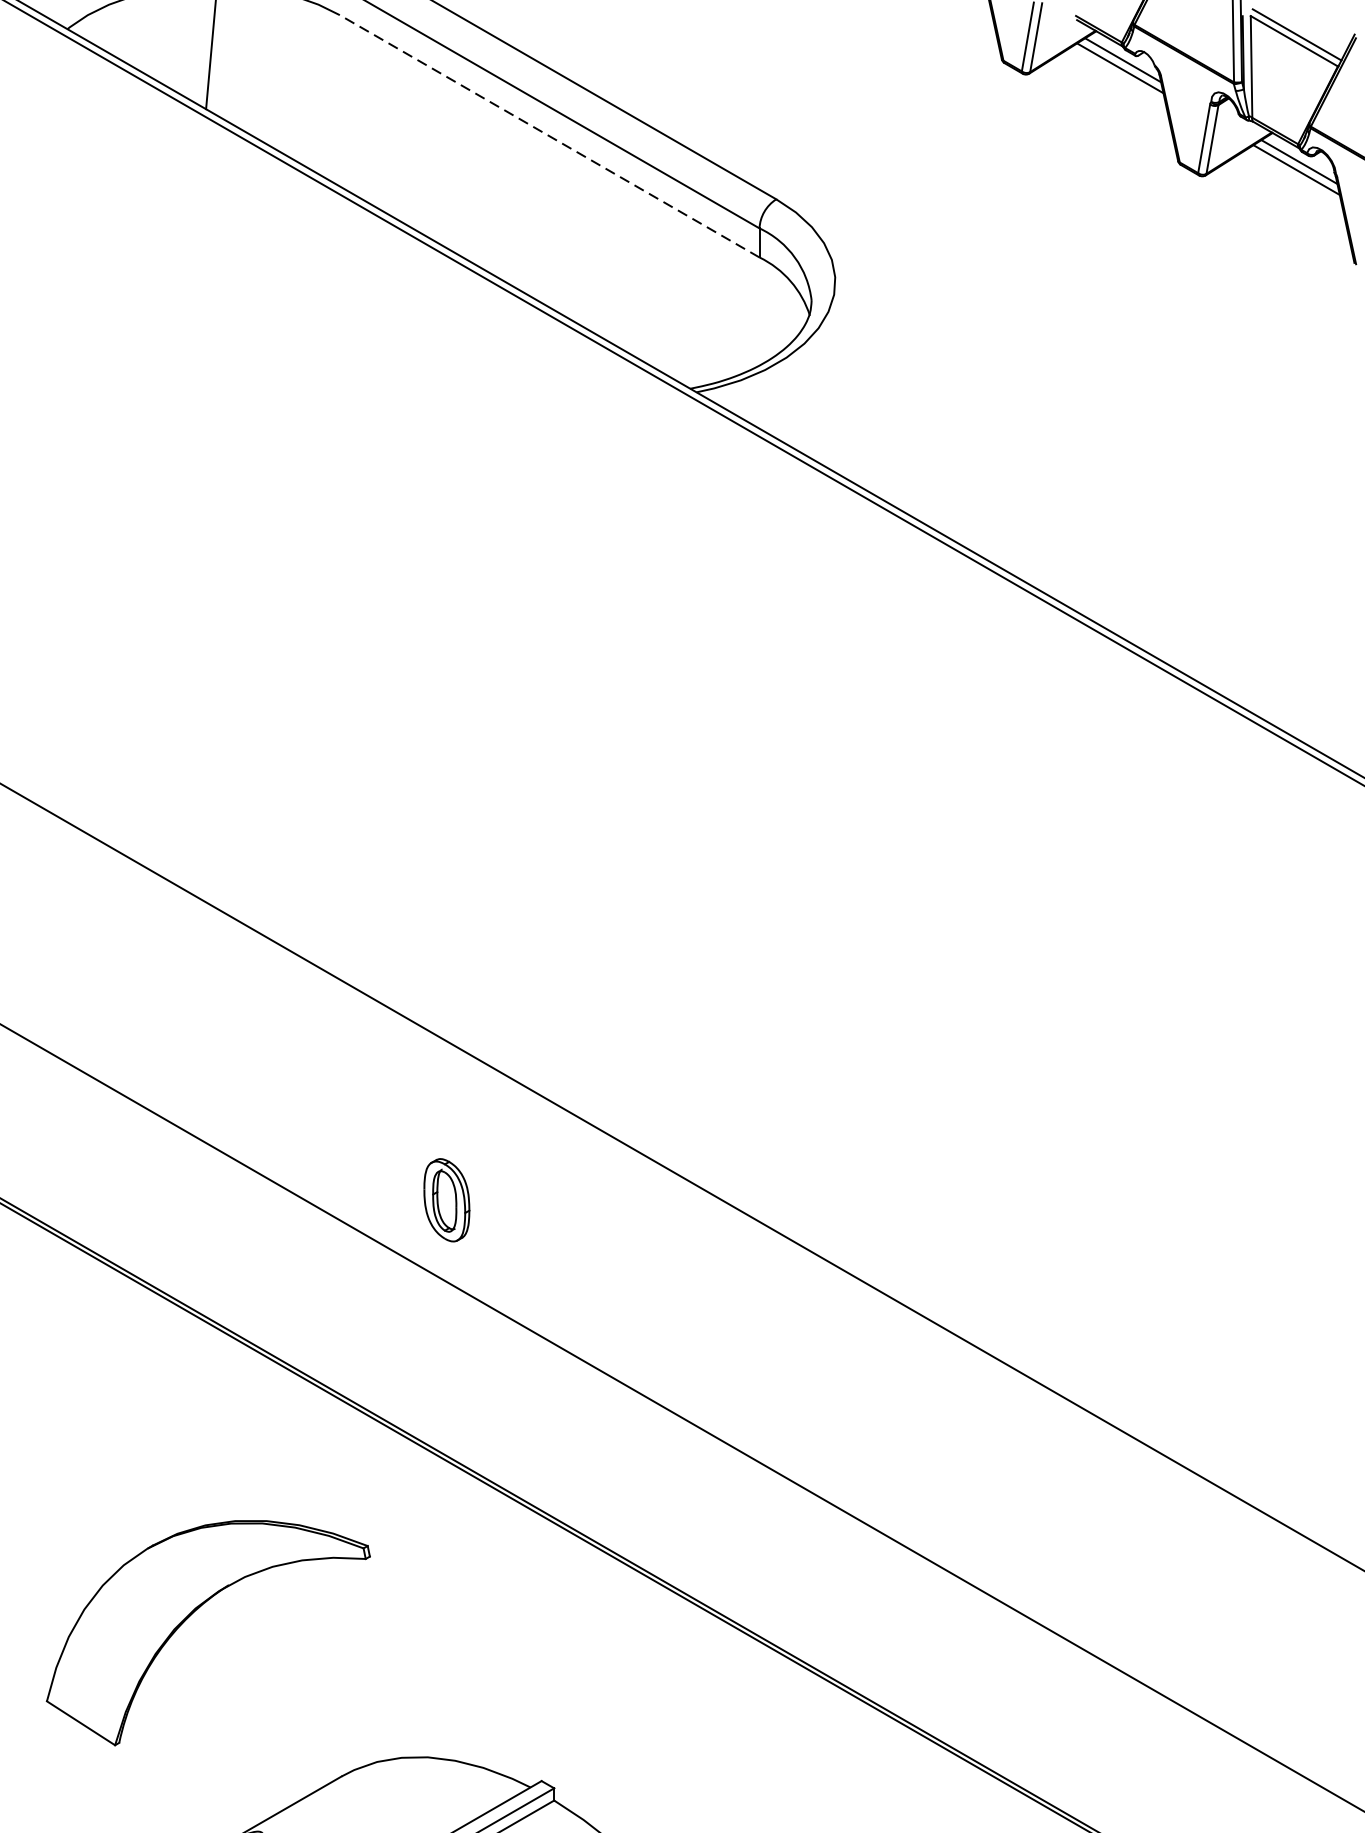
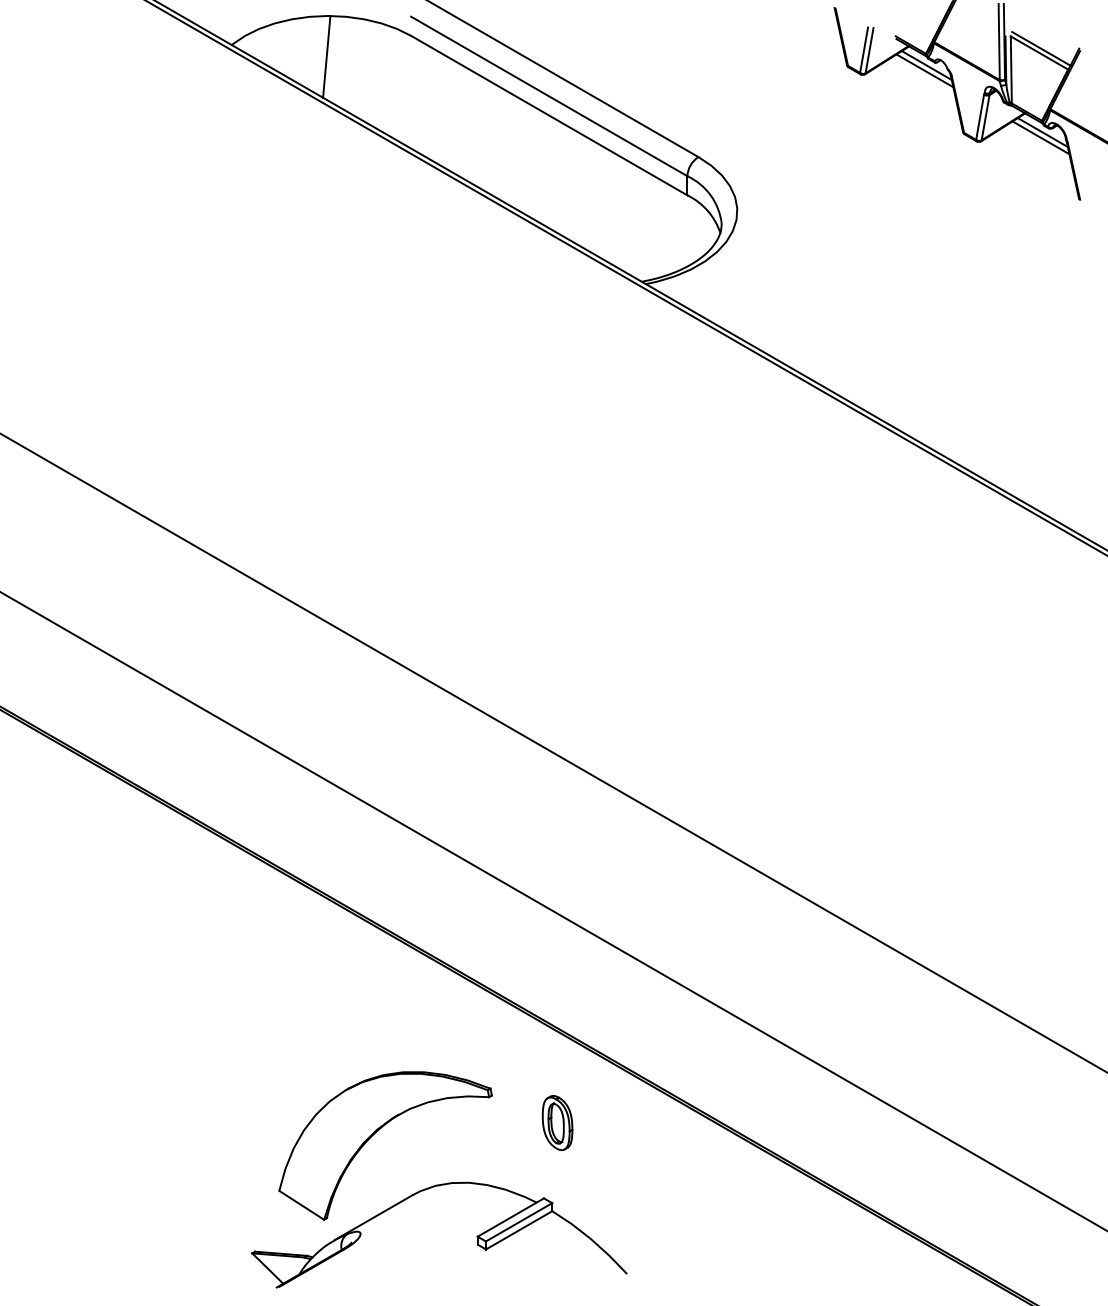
line: (550, 136) -> (549, 115), dashed -> solid
part: (446, 1200) -> (557, 1123), moved
part: (191, 1615) -> (374, 1134), moved

